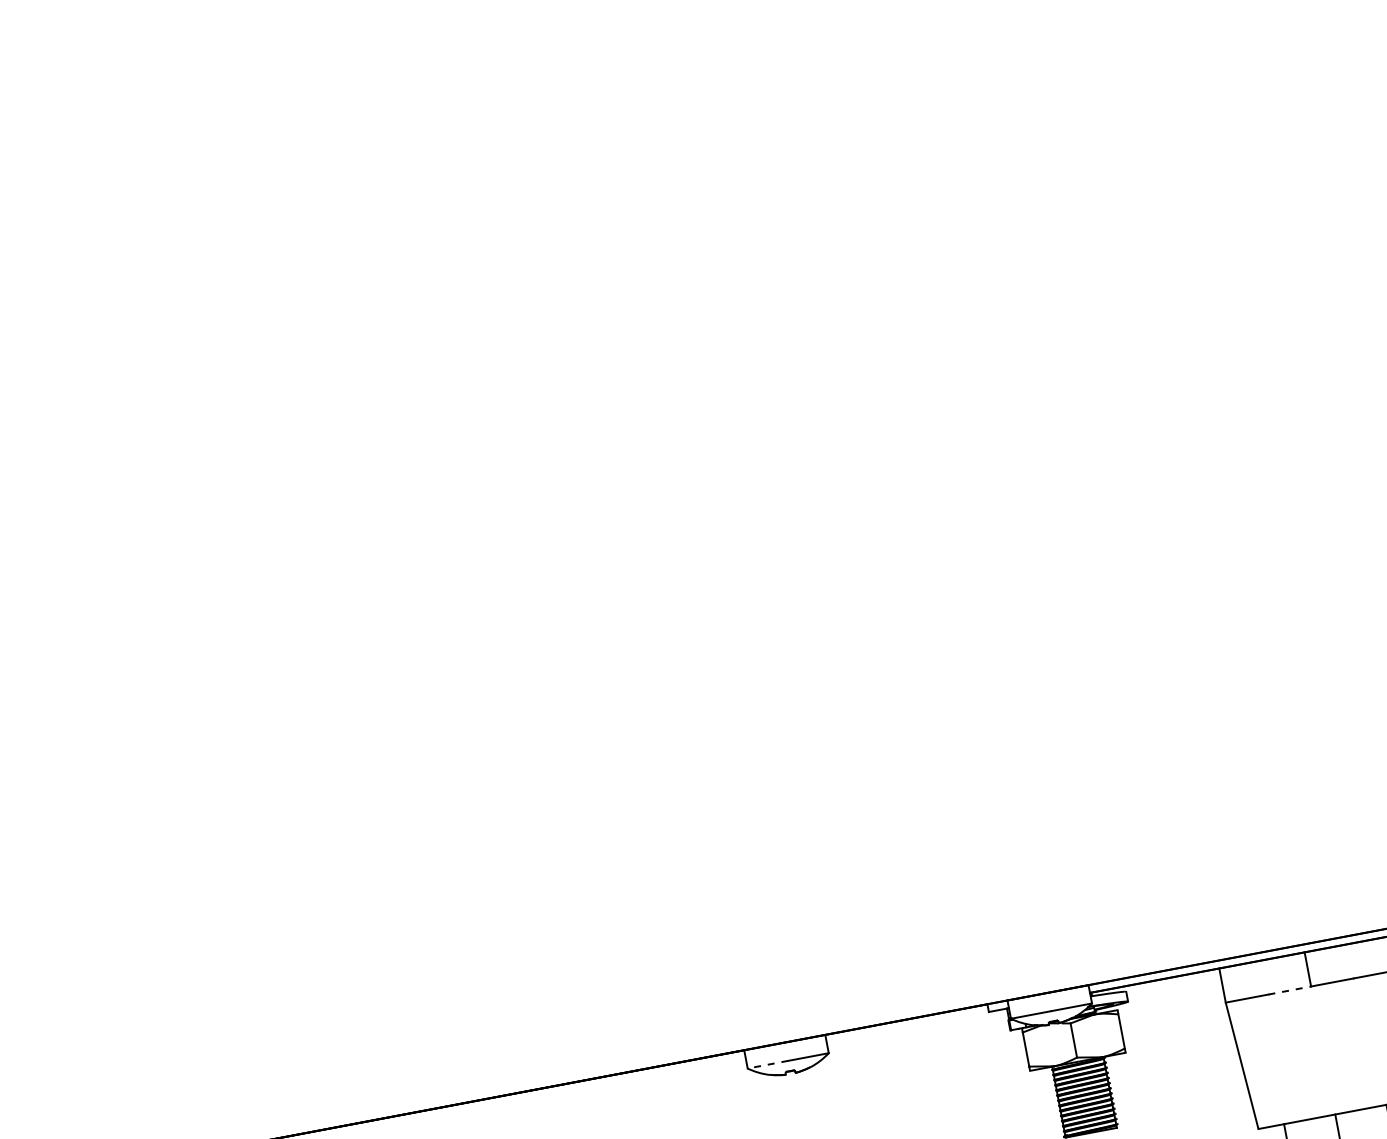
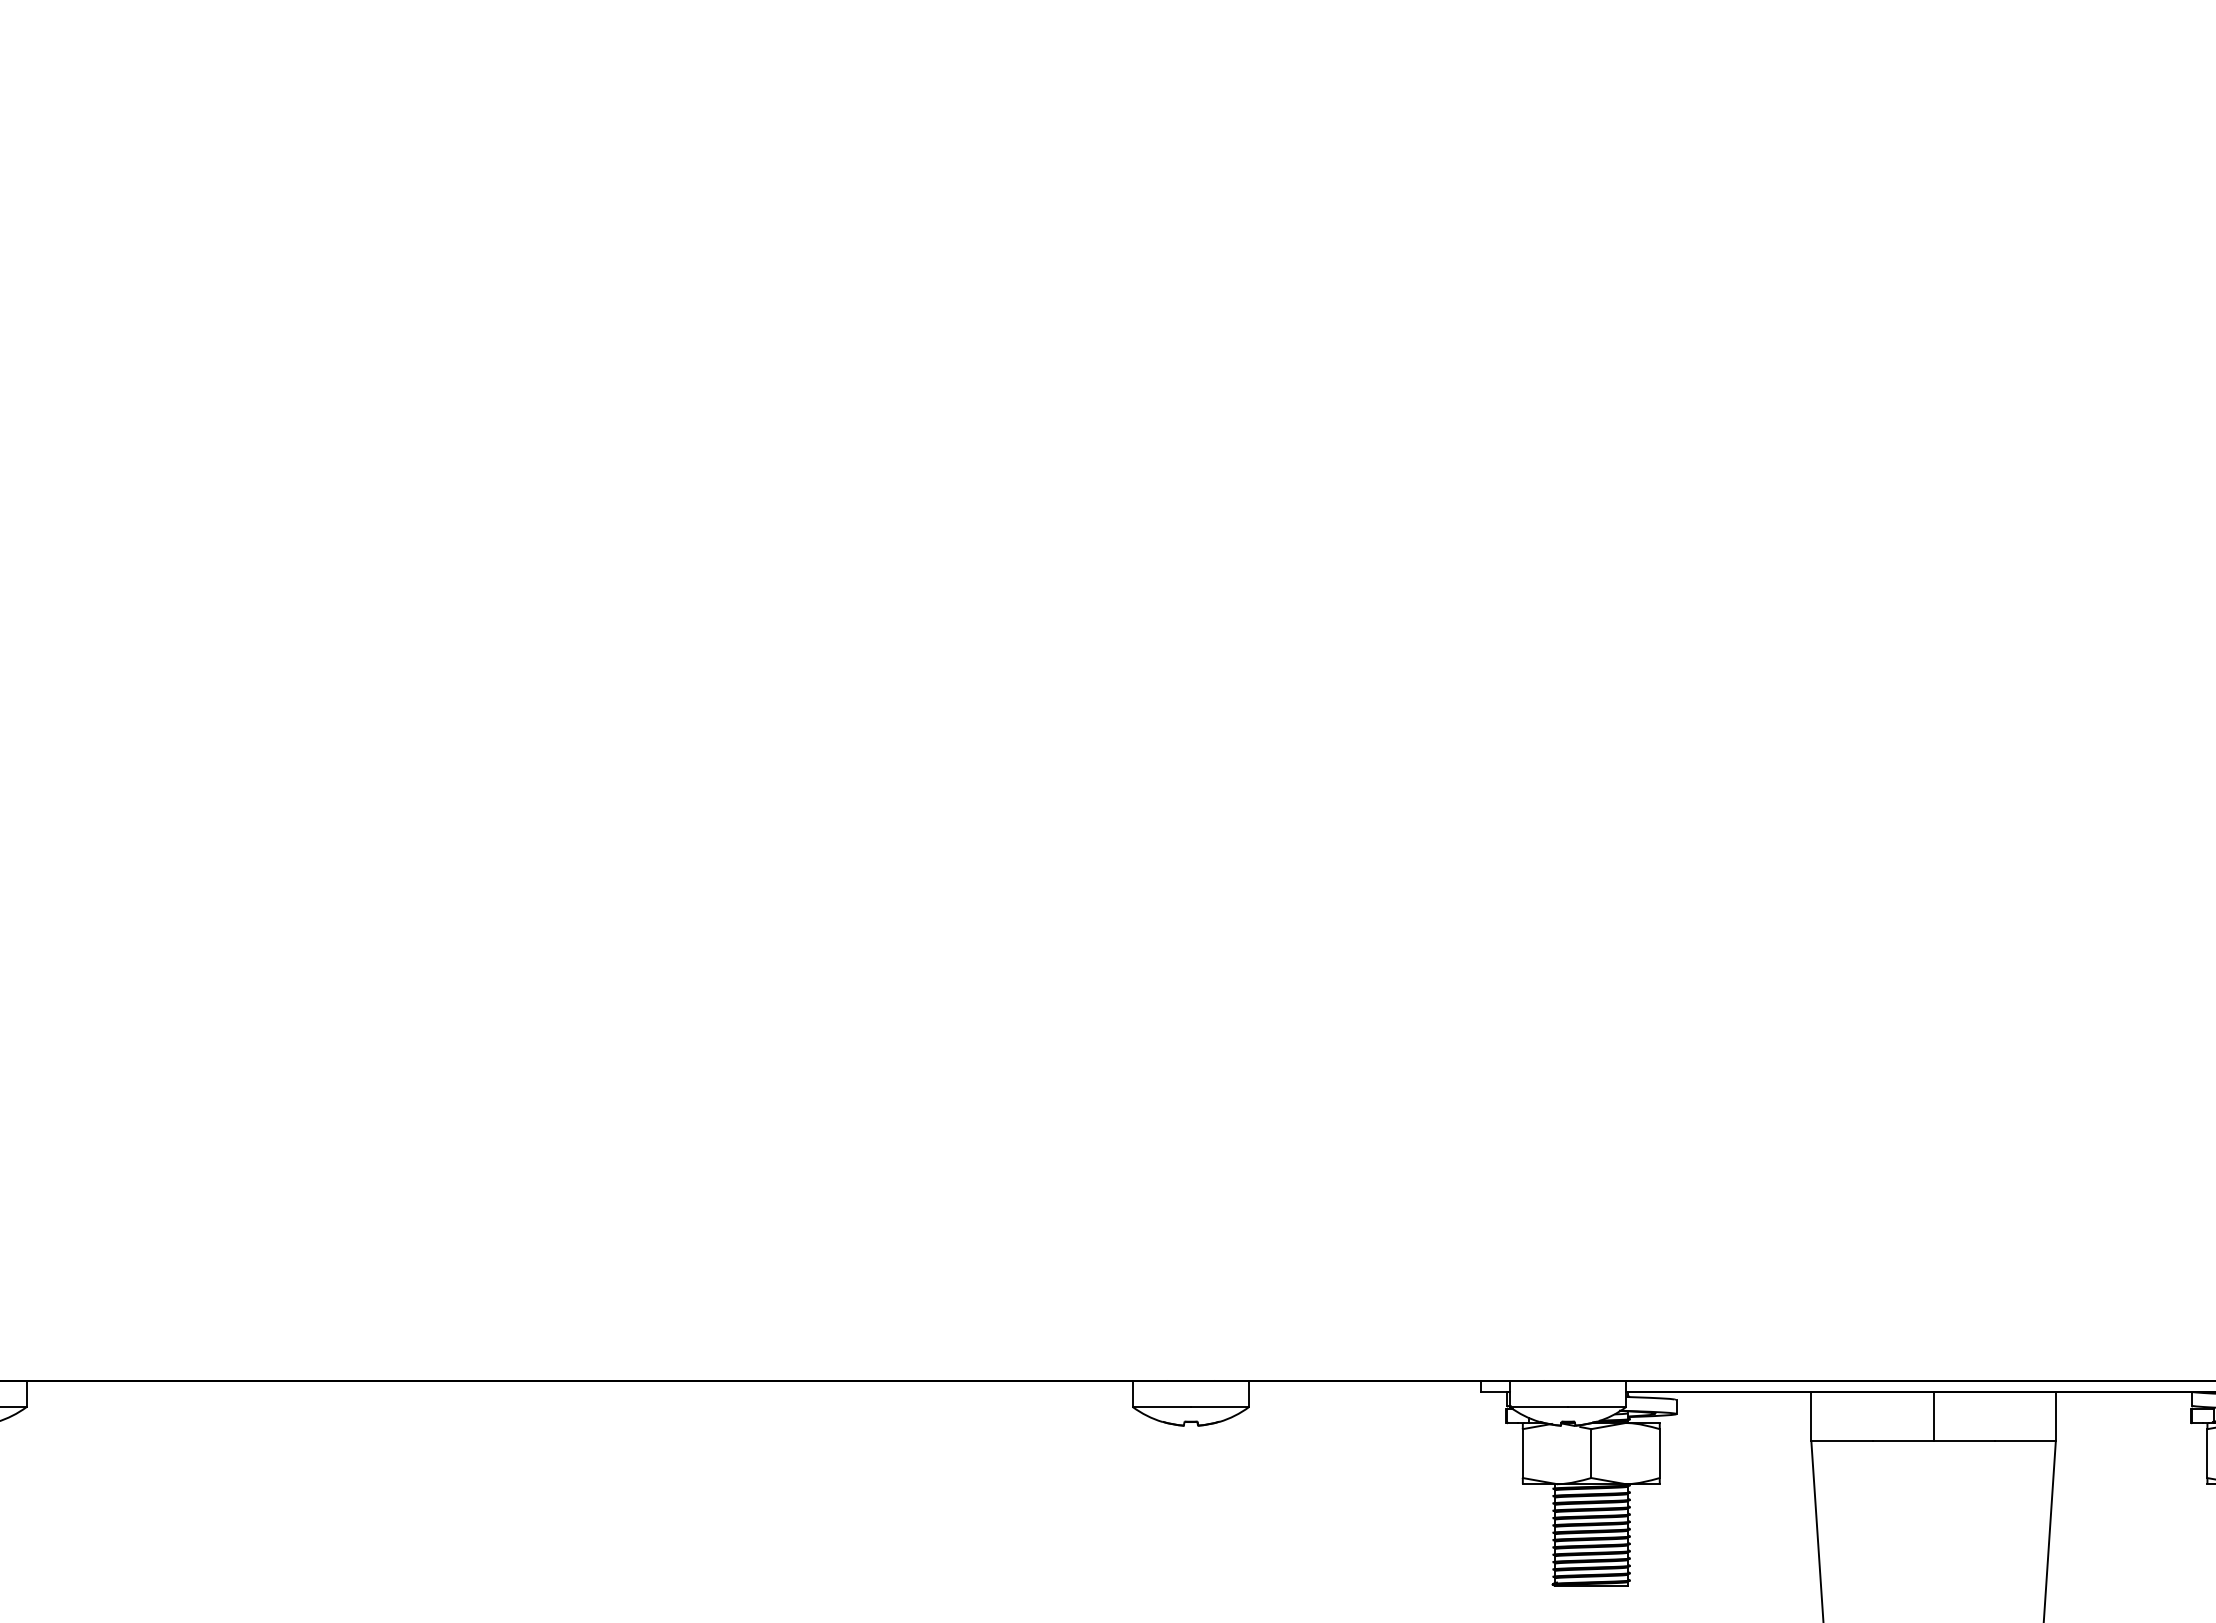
line: (1290, 990) -> (1903, 1440), dashed -> solid
line: (767, 1065) -> (1161, 1407), dashed -> solid

